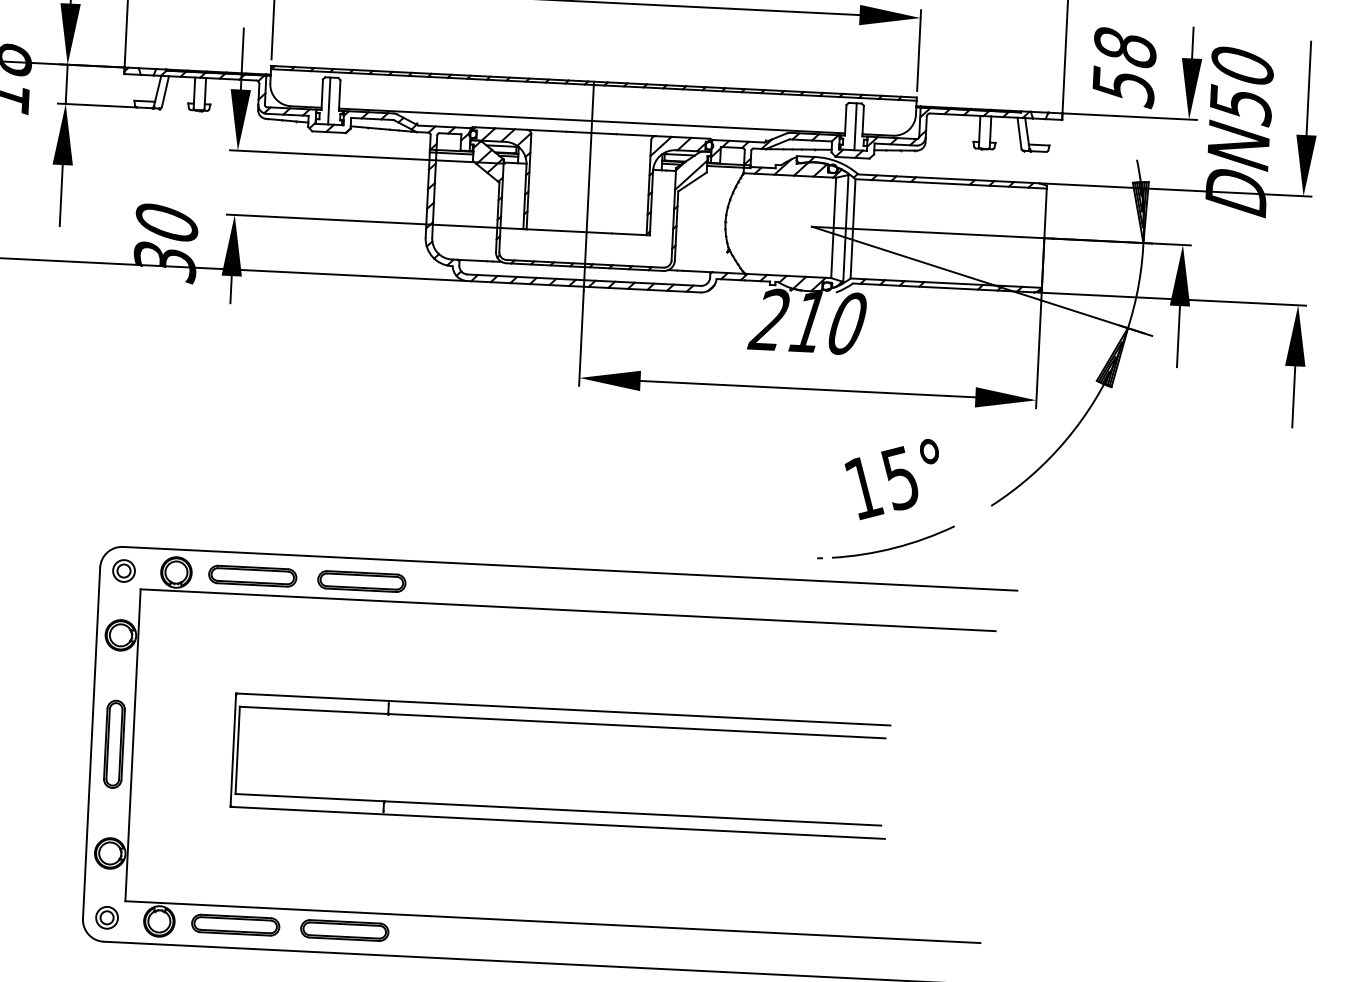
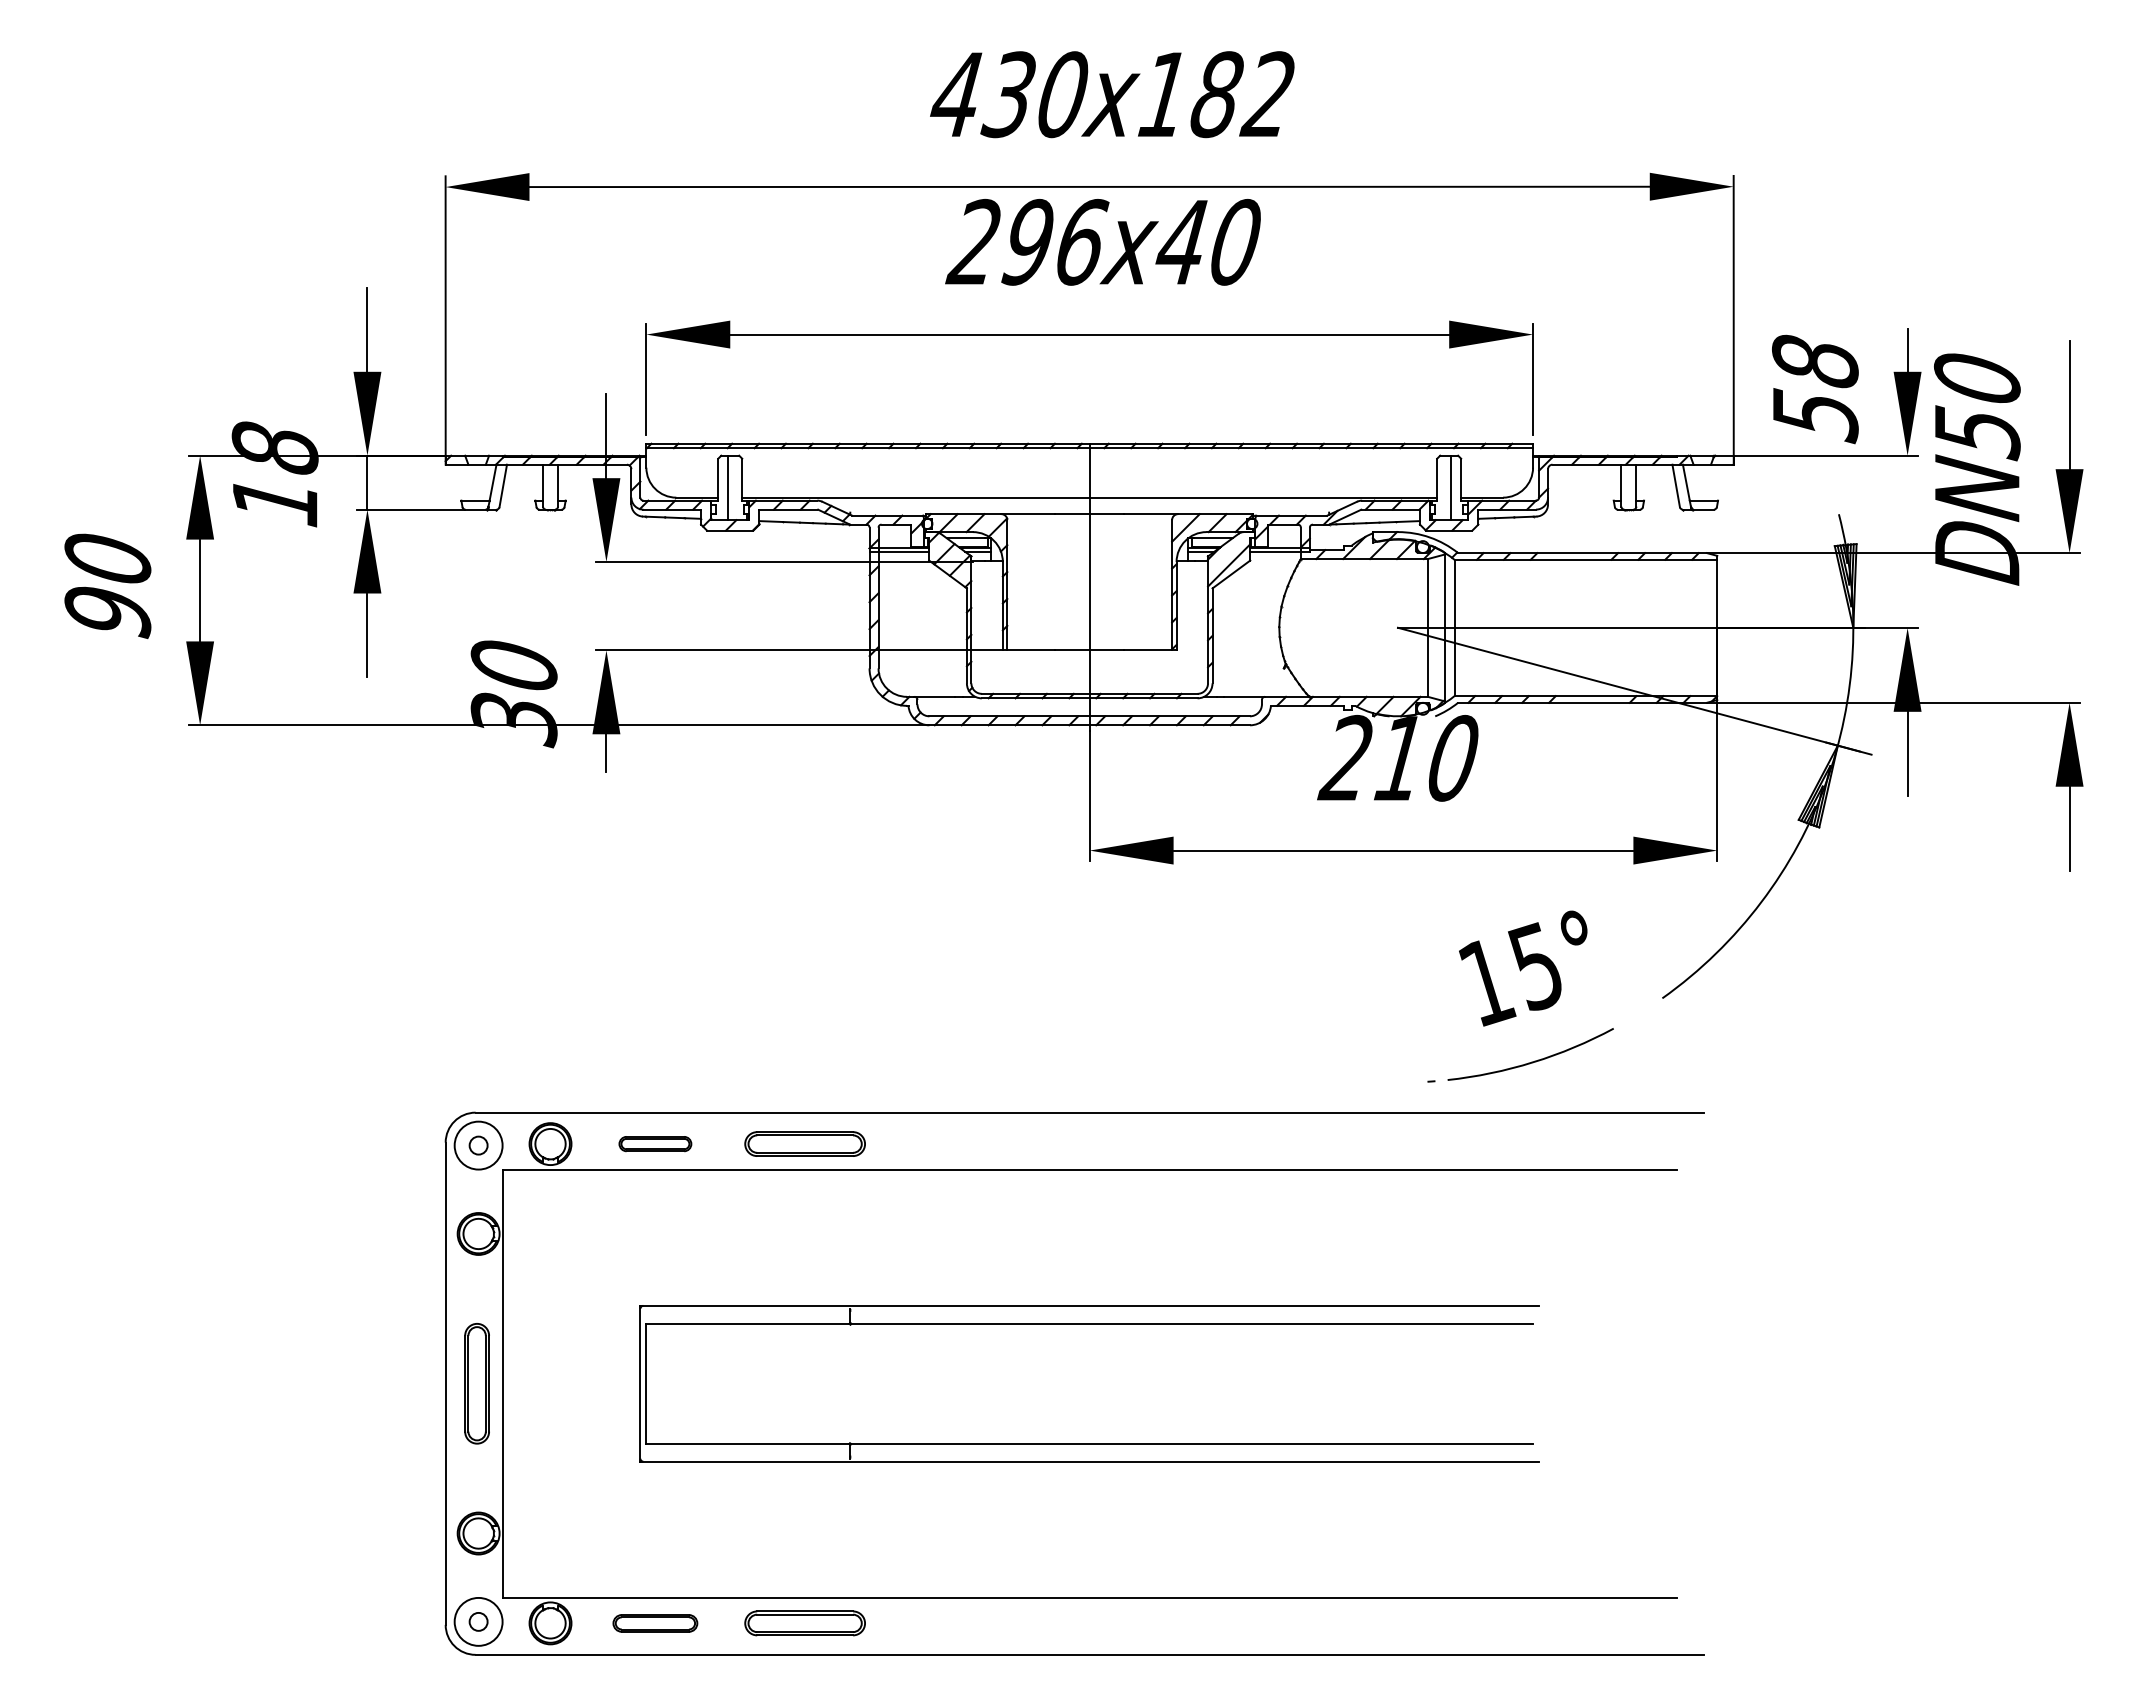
circle: (123, 570) -> (478, 1145), size x1.6
part: (252, 575) -> (655, 1143), size x0.6
circle: (107, 917) -> (478, 1621), size x1.6
part: (235, 925) -> (655, 1623), size x0.7

